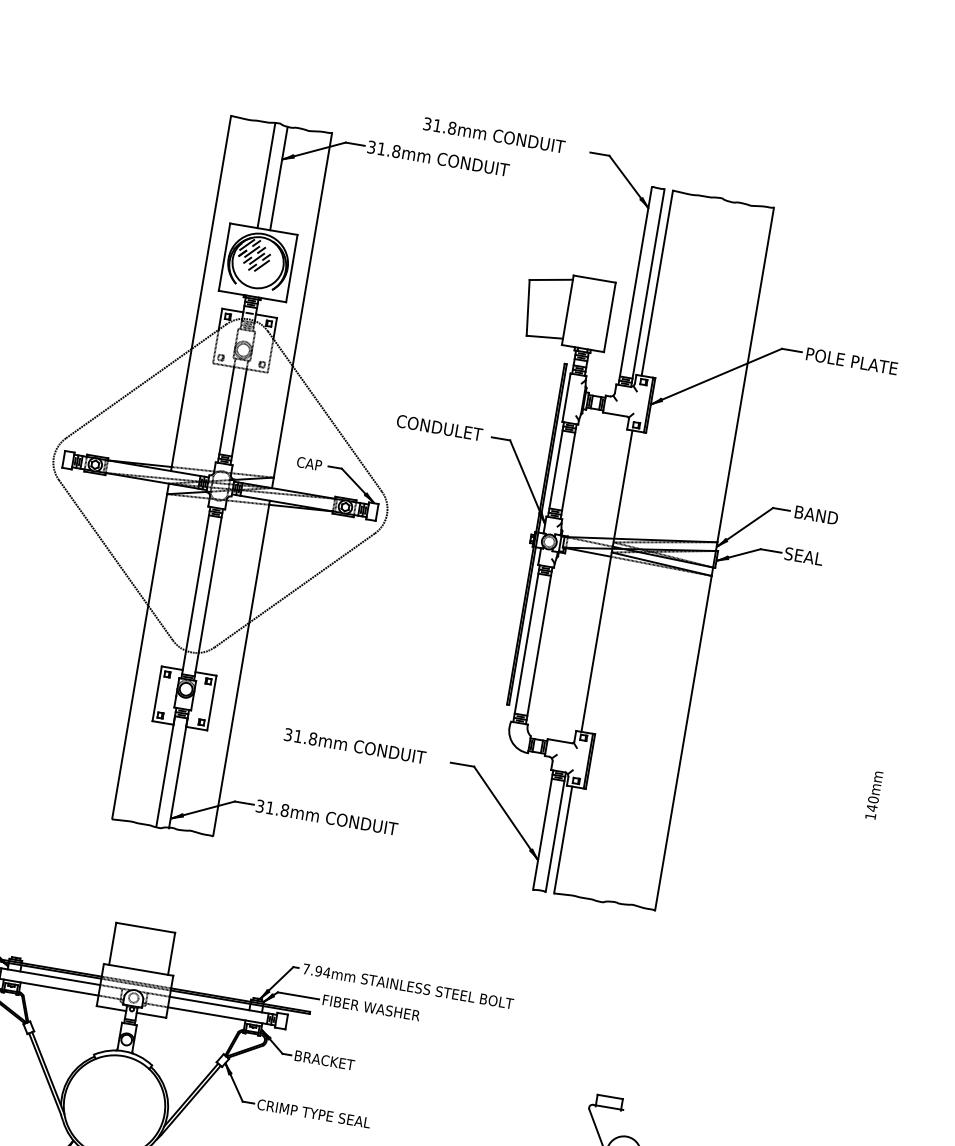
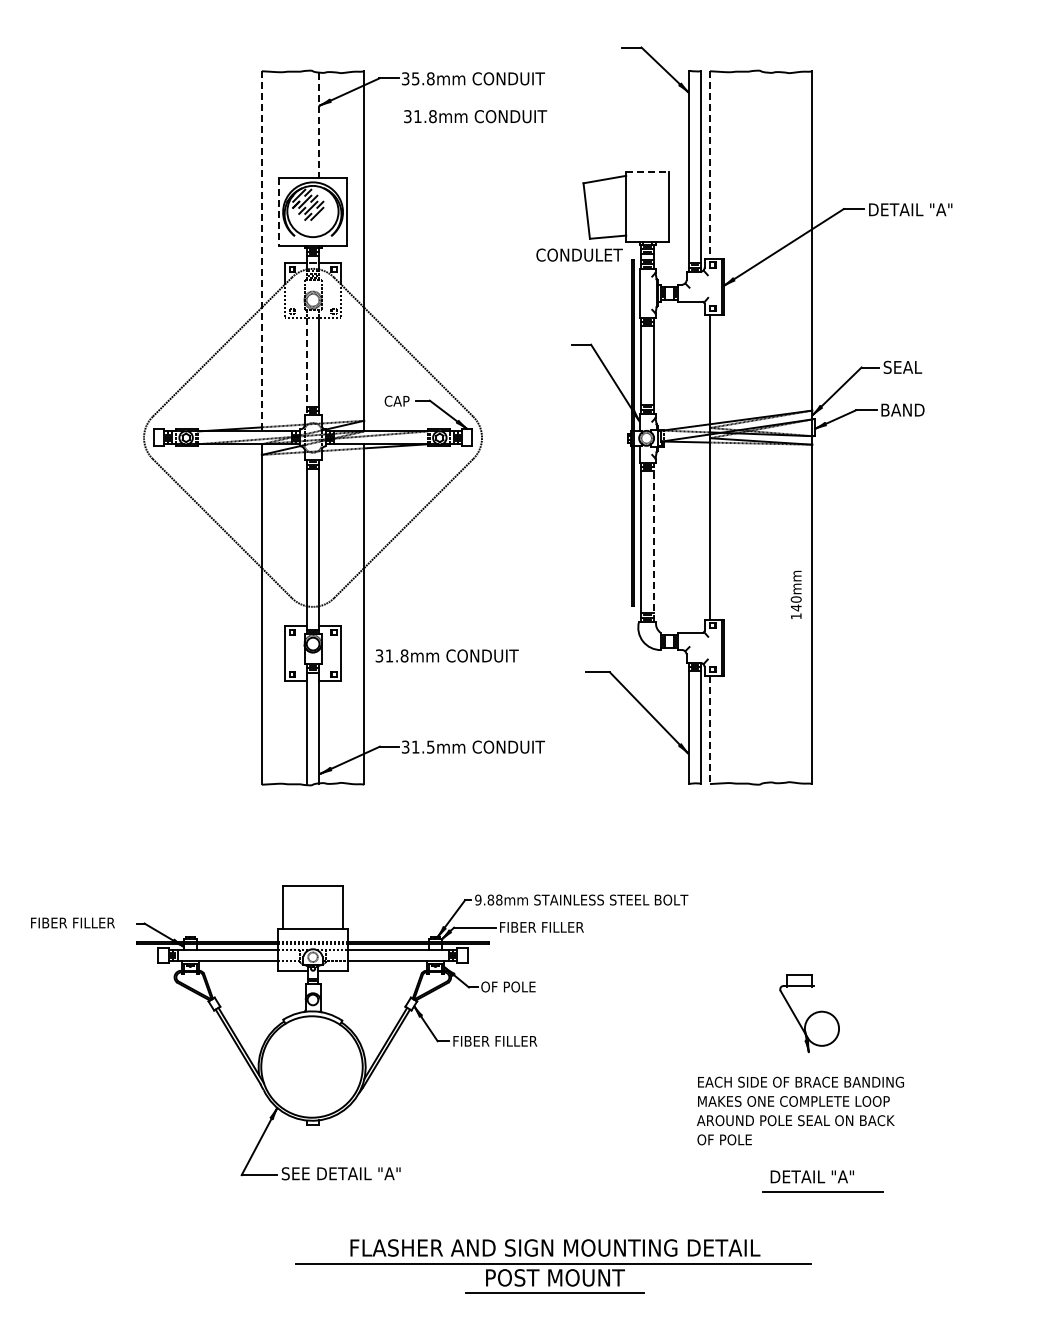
text: (494, 135) -> (475, 116), moved
text: (381, 148) -> (415, 78), 31.8mm -> 35.8mm
line: (266, 174) -> (306, 123), removed
line: (278, 178) -> (319, 125), solid -> dashed
line: (223, 257) -> (278, 212), solid -> dashed
line: (595, 279) -> (648, 171), solid -> dashed
line: (656, 283) -> (709, 165), solid -> dashed
line: (200, 293) -> (261, 251), solid -> dashed
text: (852, 361) -> (915, 209), POLE PLATE -> DETAIL "A"
line: (225, 414) -> (306, 366), solid -> dashed
text: (439, 427) -> (579, 254), moved
text: (816, 514) -> (905, 366), BAND -> SEAL
text: (806, 556) -> (902, 409), SEAL -> BAND
line: (538, 644) -> (653, 541), solid -> dashed
text: (354, 745) -> (446, 655), moved
text: (873, 794) -> (795, 594), moved
text: (284, 809) -> (430, 746), 31.8mm -> 31.5mm
line: (562, 840) -> (709, 730), solid -> dashed
text: (316, 970) -> (488, 899), 7.94mm -> 9.88mm
text: (391, 1010) -> (569, 926), FIBER WASHER -> FIBER FILLER
text: (324, 1059) -> (511, 986), BRACKET -> OF POLE
text: (313, 1112) -> (509, 1040), CRIMP TYPE SEAL -> FIBER FILLER

